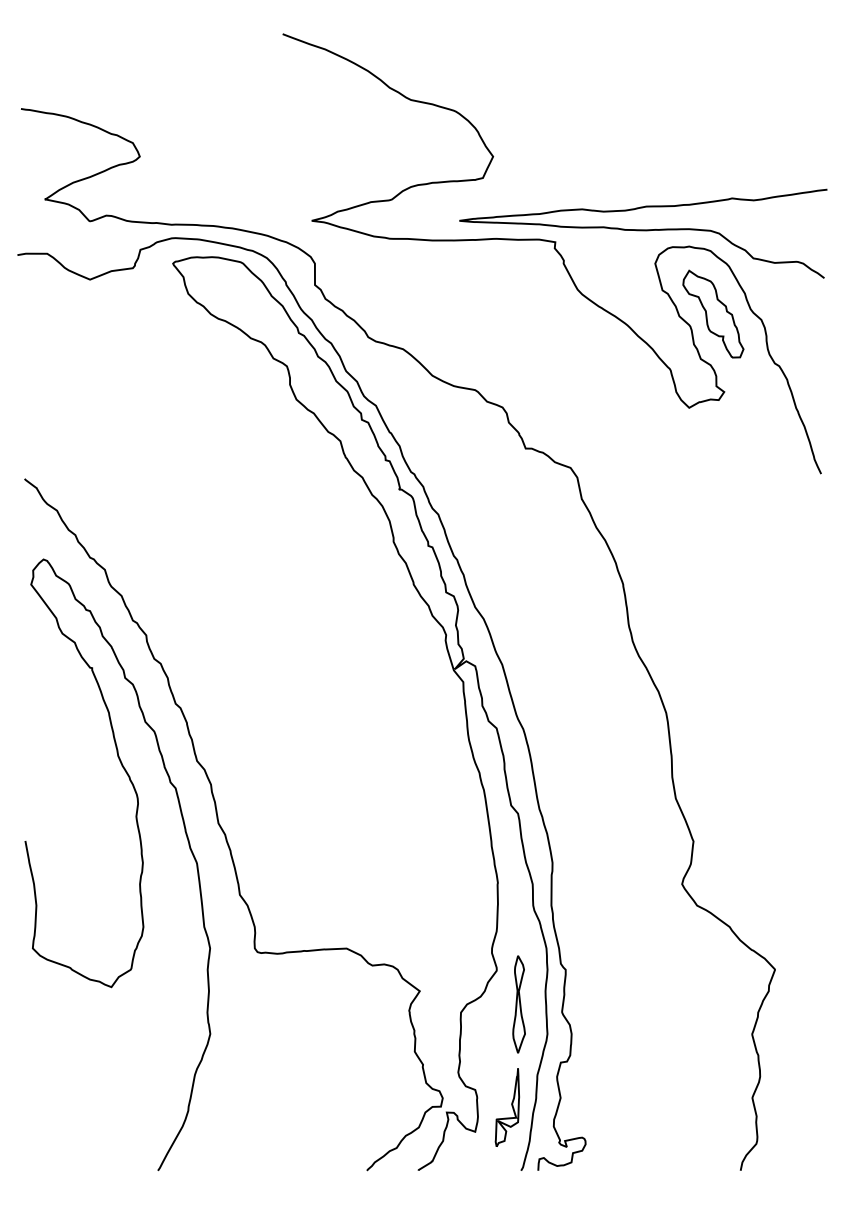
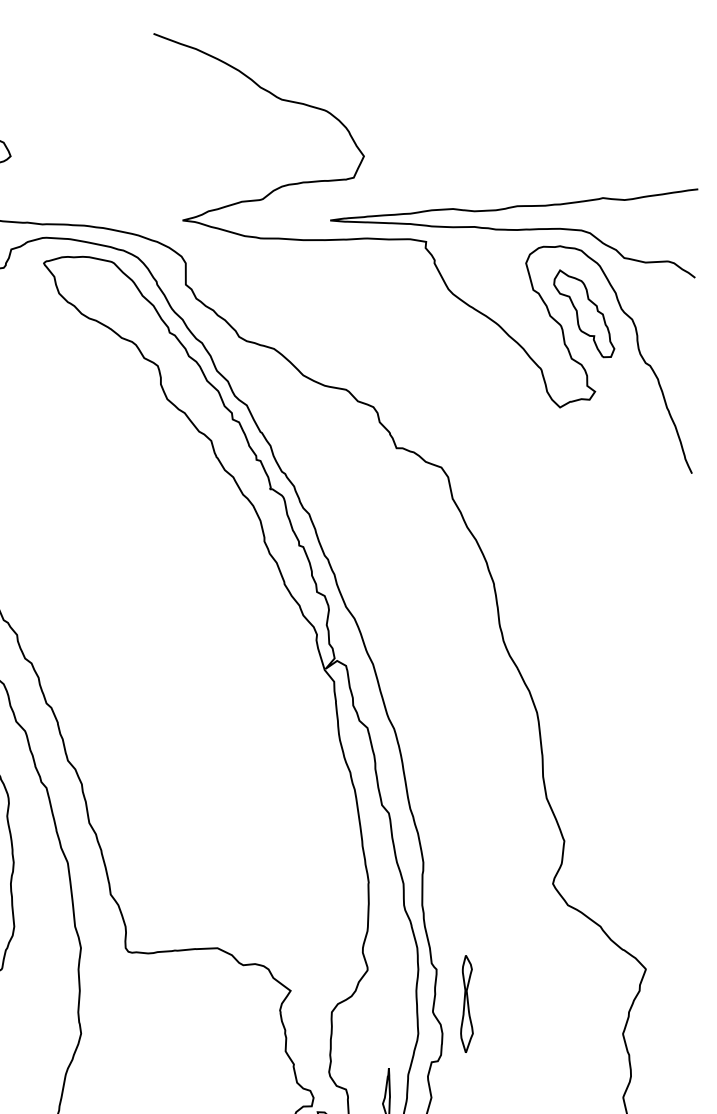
part: (518, 1004) -> (466, 1004), moved

